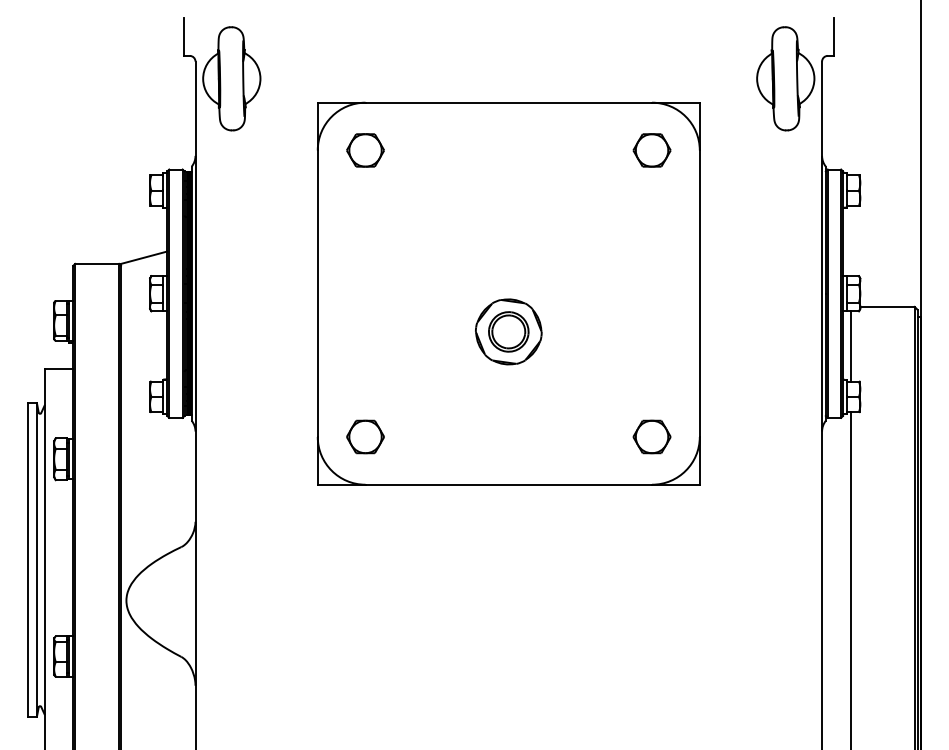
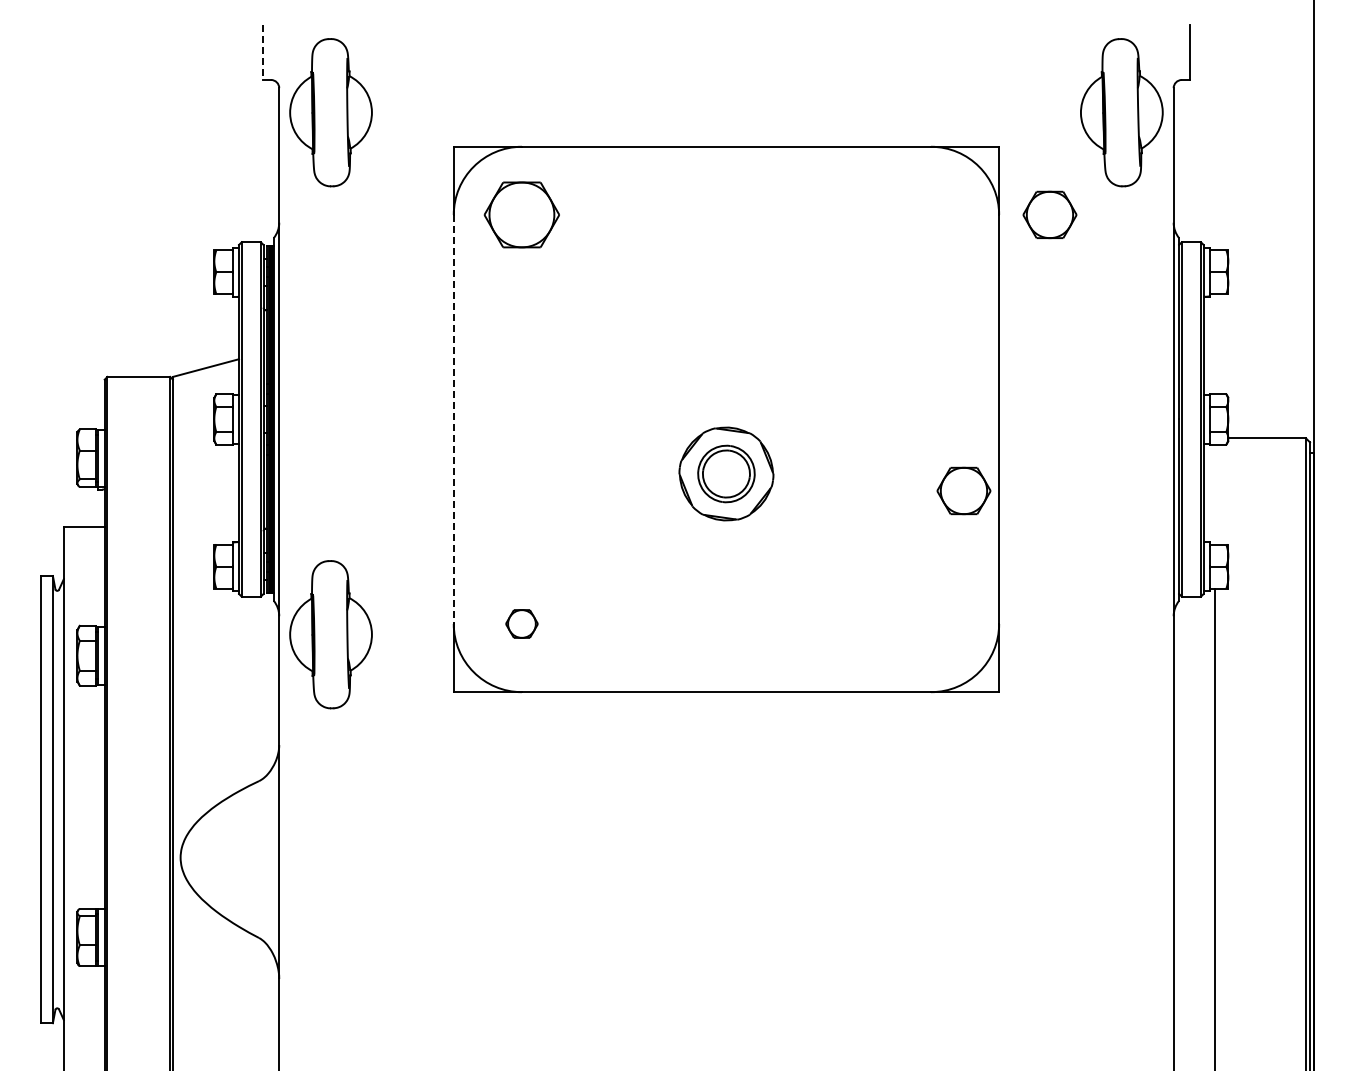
line: (183, 37) -> (262, 53), solid -> dashed
part: (365, 150) -> (521, 214), size x1.4
part: (651, 150) -> (1049, 214), moved
line: (317, 293) -> (453, 419), solid -> dashed
line: (850, 346) -> (1214, 494), removed
part: (365, 436) -> (521, 623), size x0.6
part: (651, 436) -> (963, 490), moved
part: (231, 444) -> (330, 634), added

